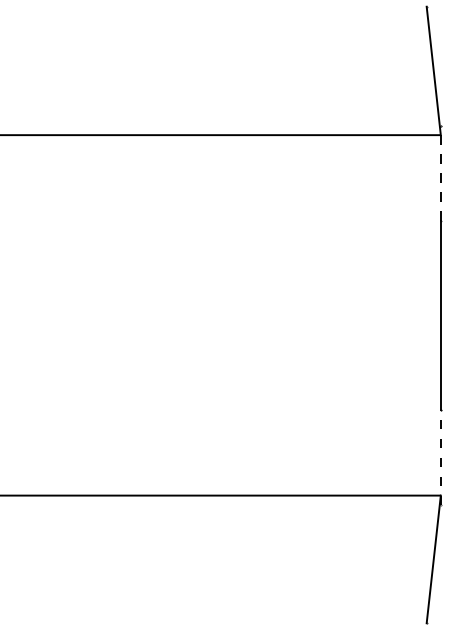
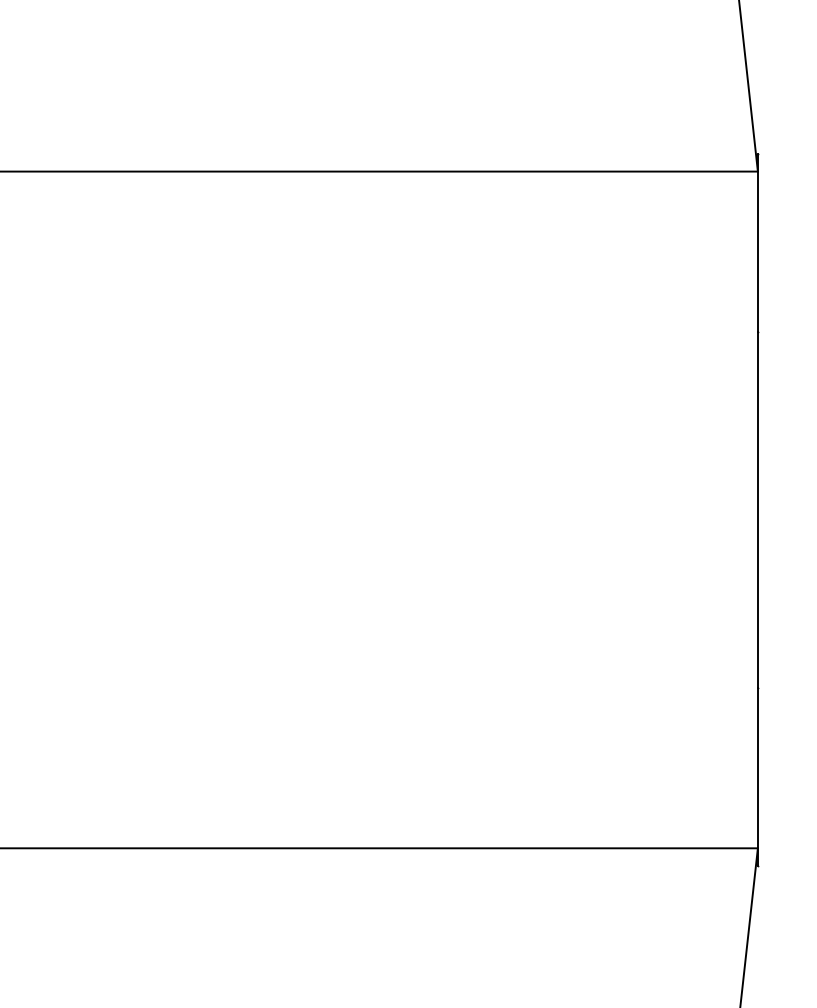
line: (440, 172) -> (757, 241), dashed -> solid
line: (440, 457) -> (757, 776), dashed -> solid

